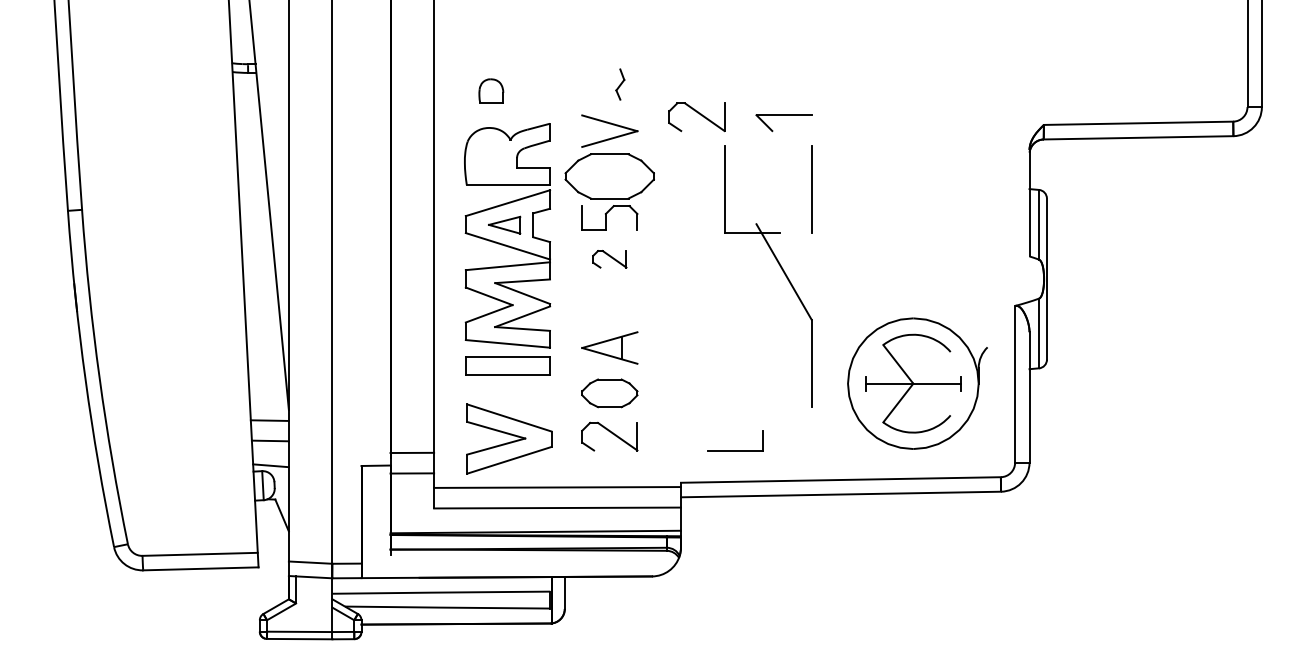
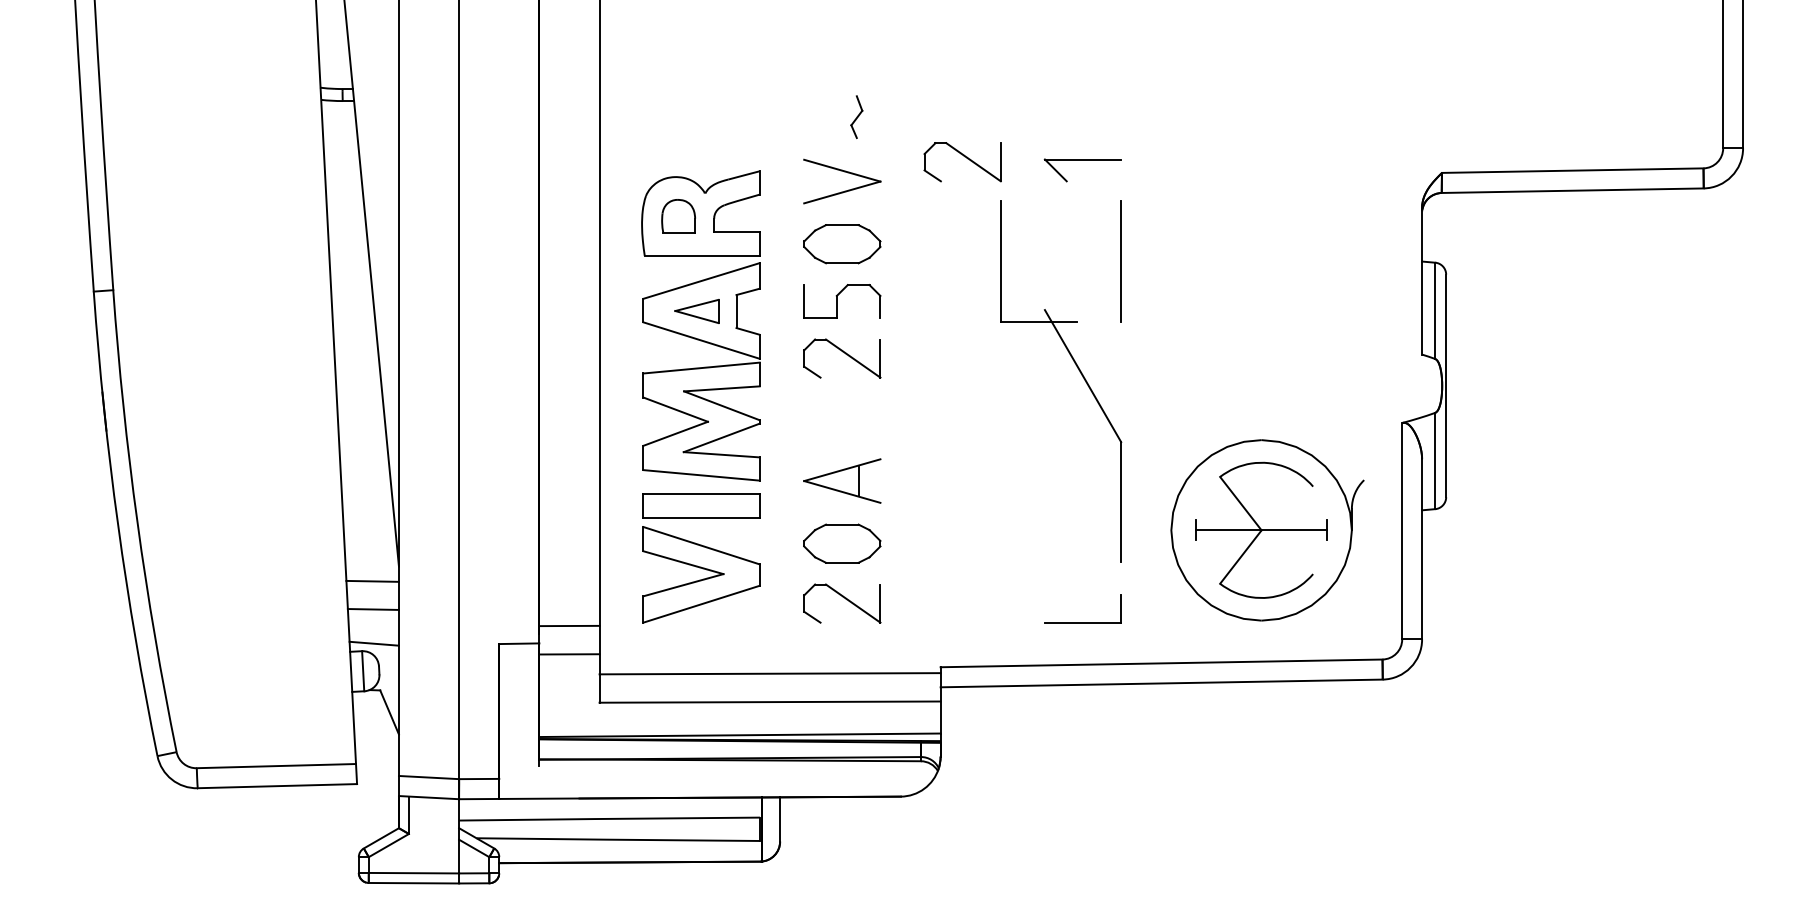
part: (491, 91) -> (678, 216), moved
part: (609, 176) -> (842, 244), size x0.62
part: (609, 259) -> (842, 358), size x1.67
part: (509, 438) -> (701, 574), moved
part: (735, 450) -> (1082, 622), moved

